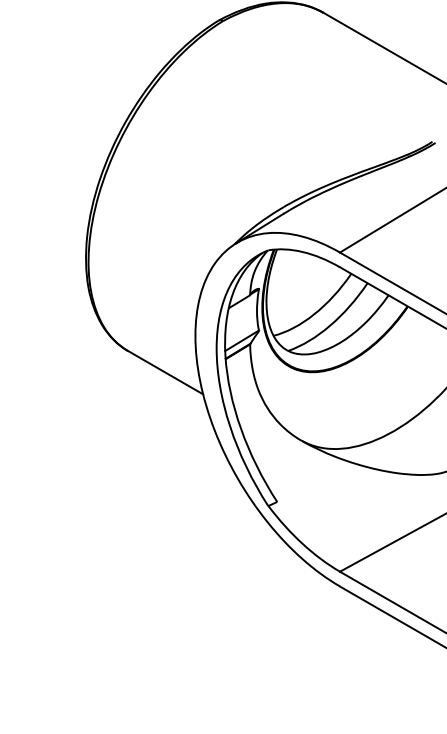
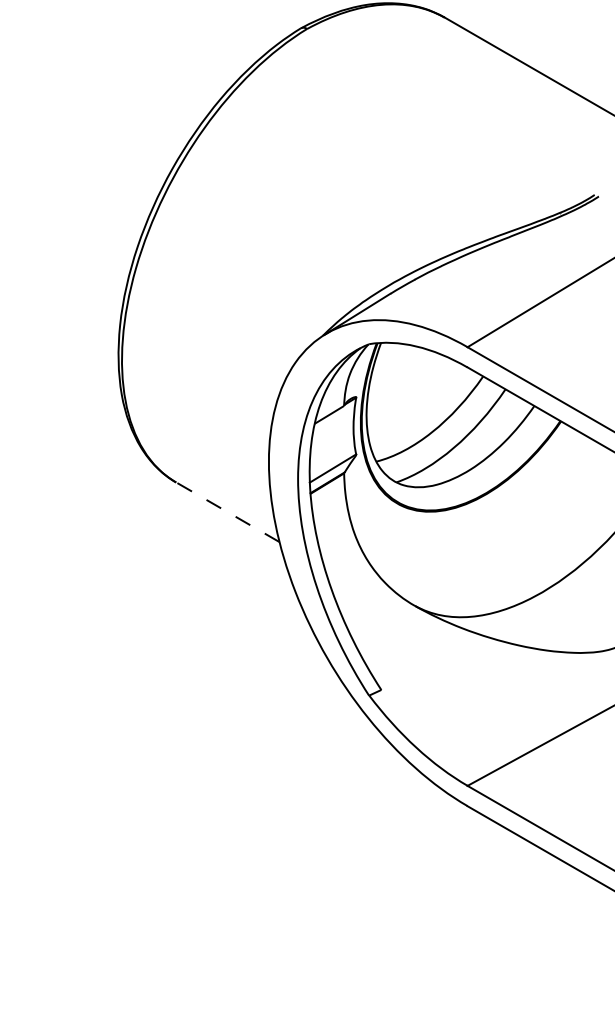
line: (165, 372) -> (227, 512), solid -> dashed

